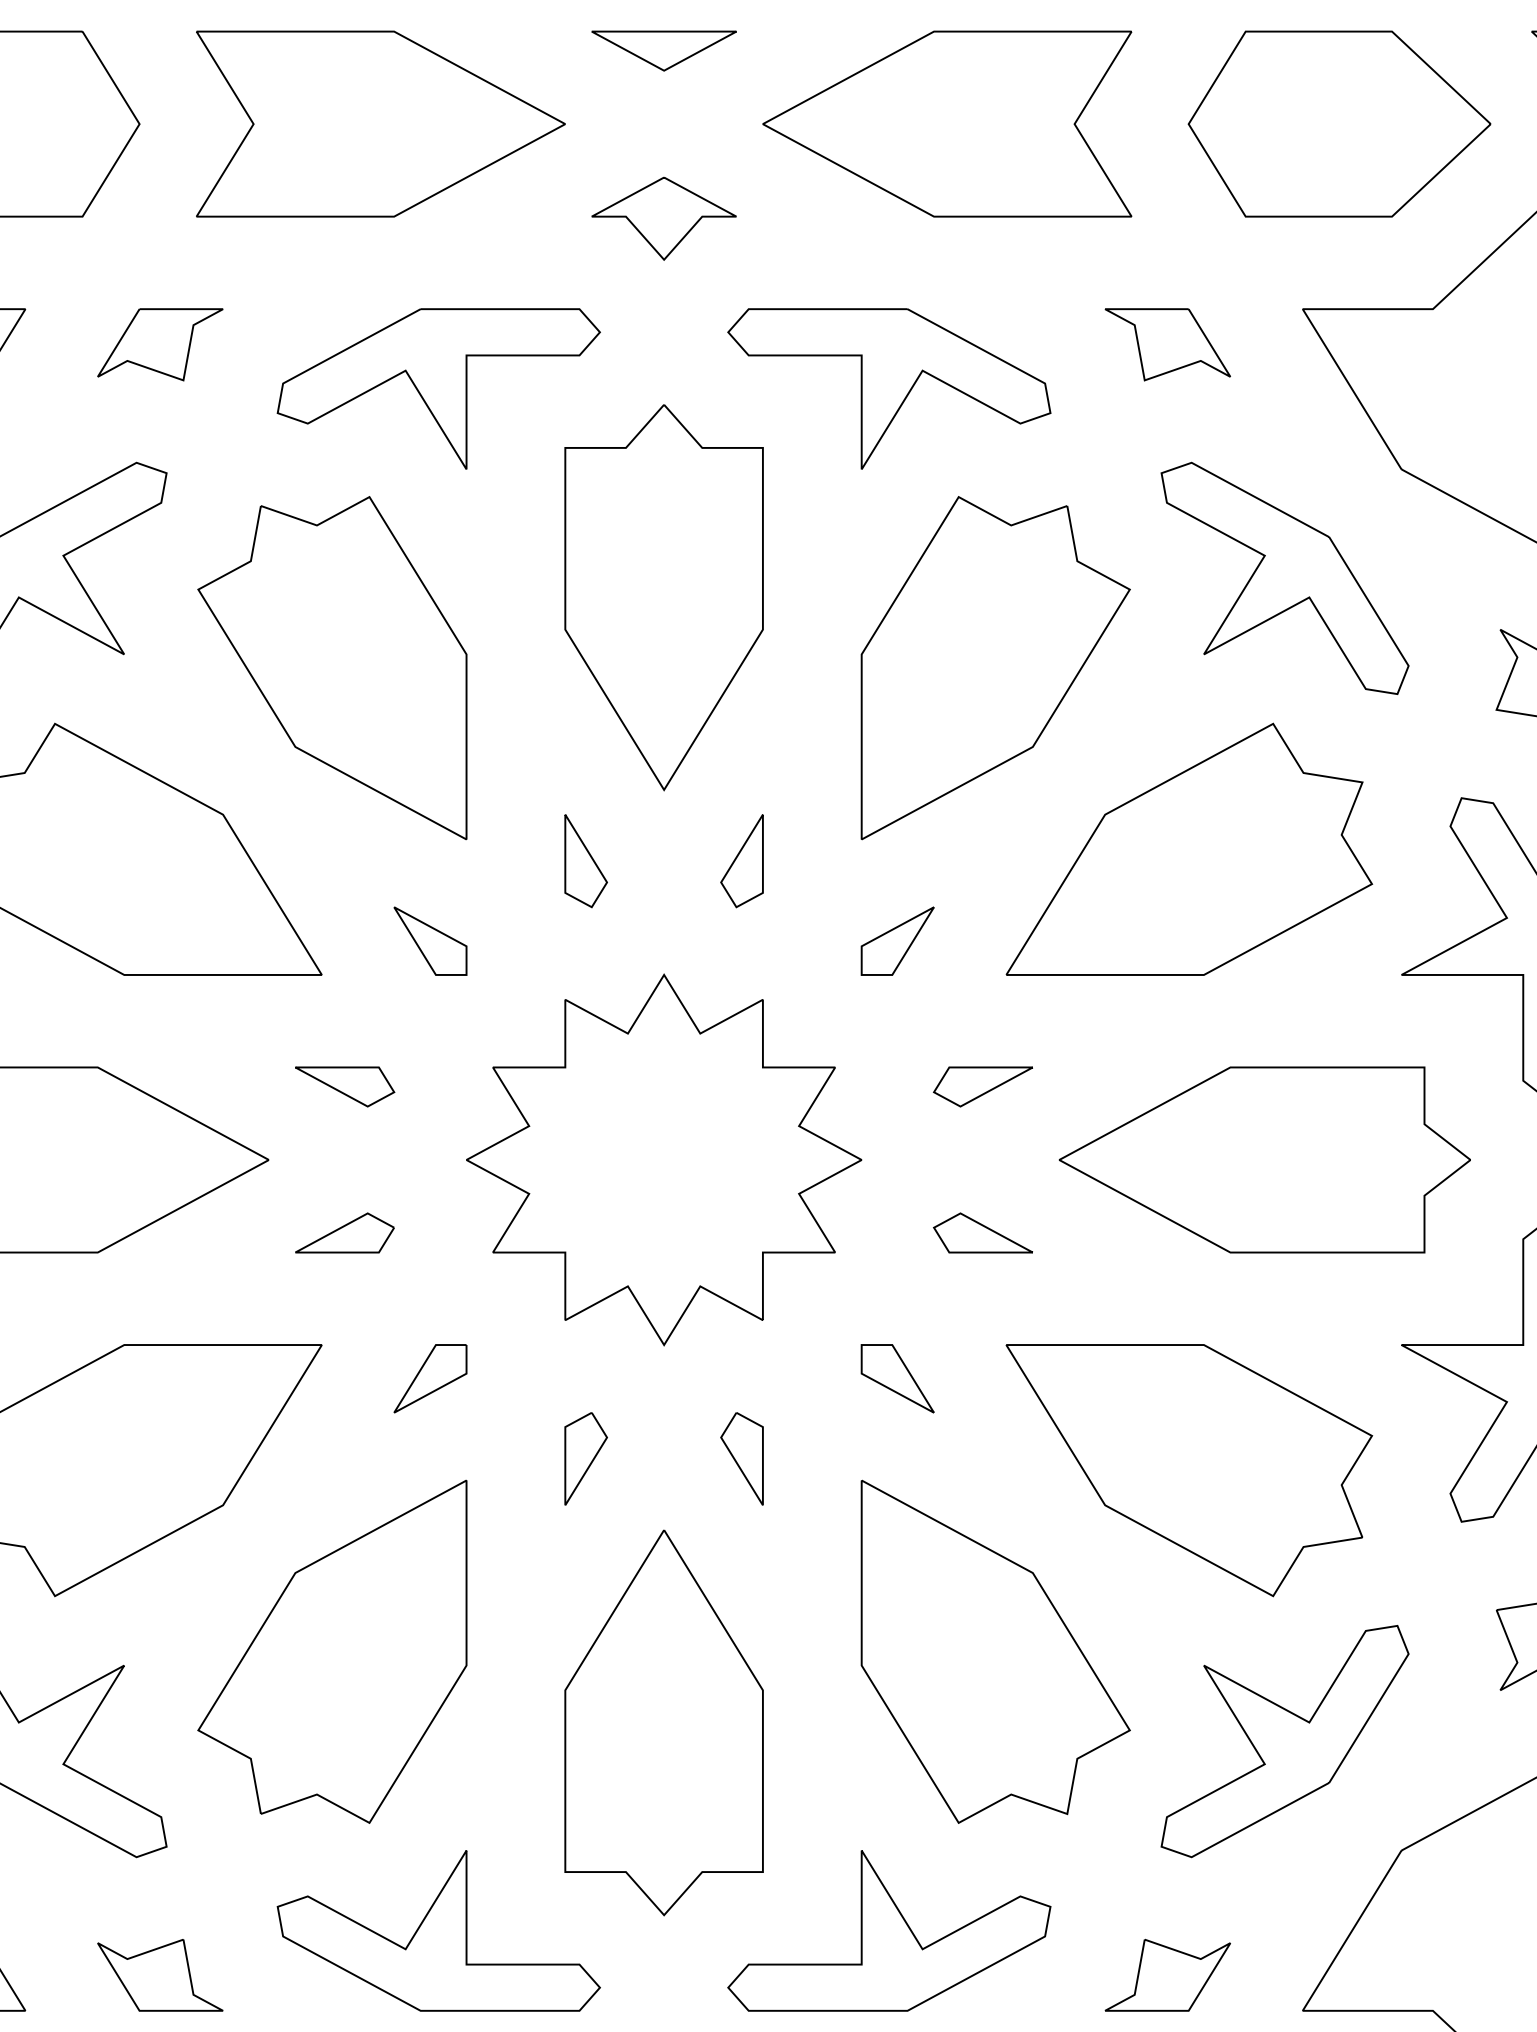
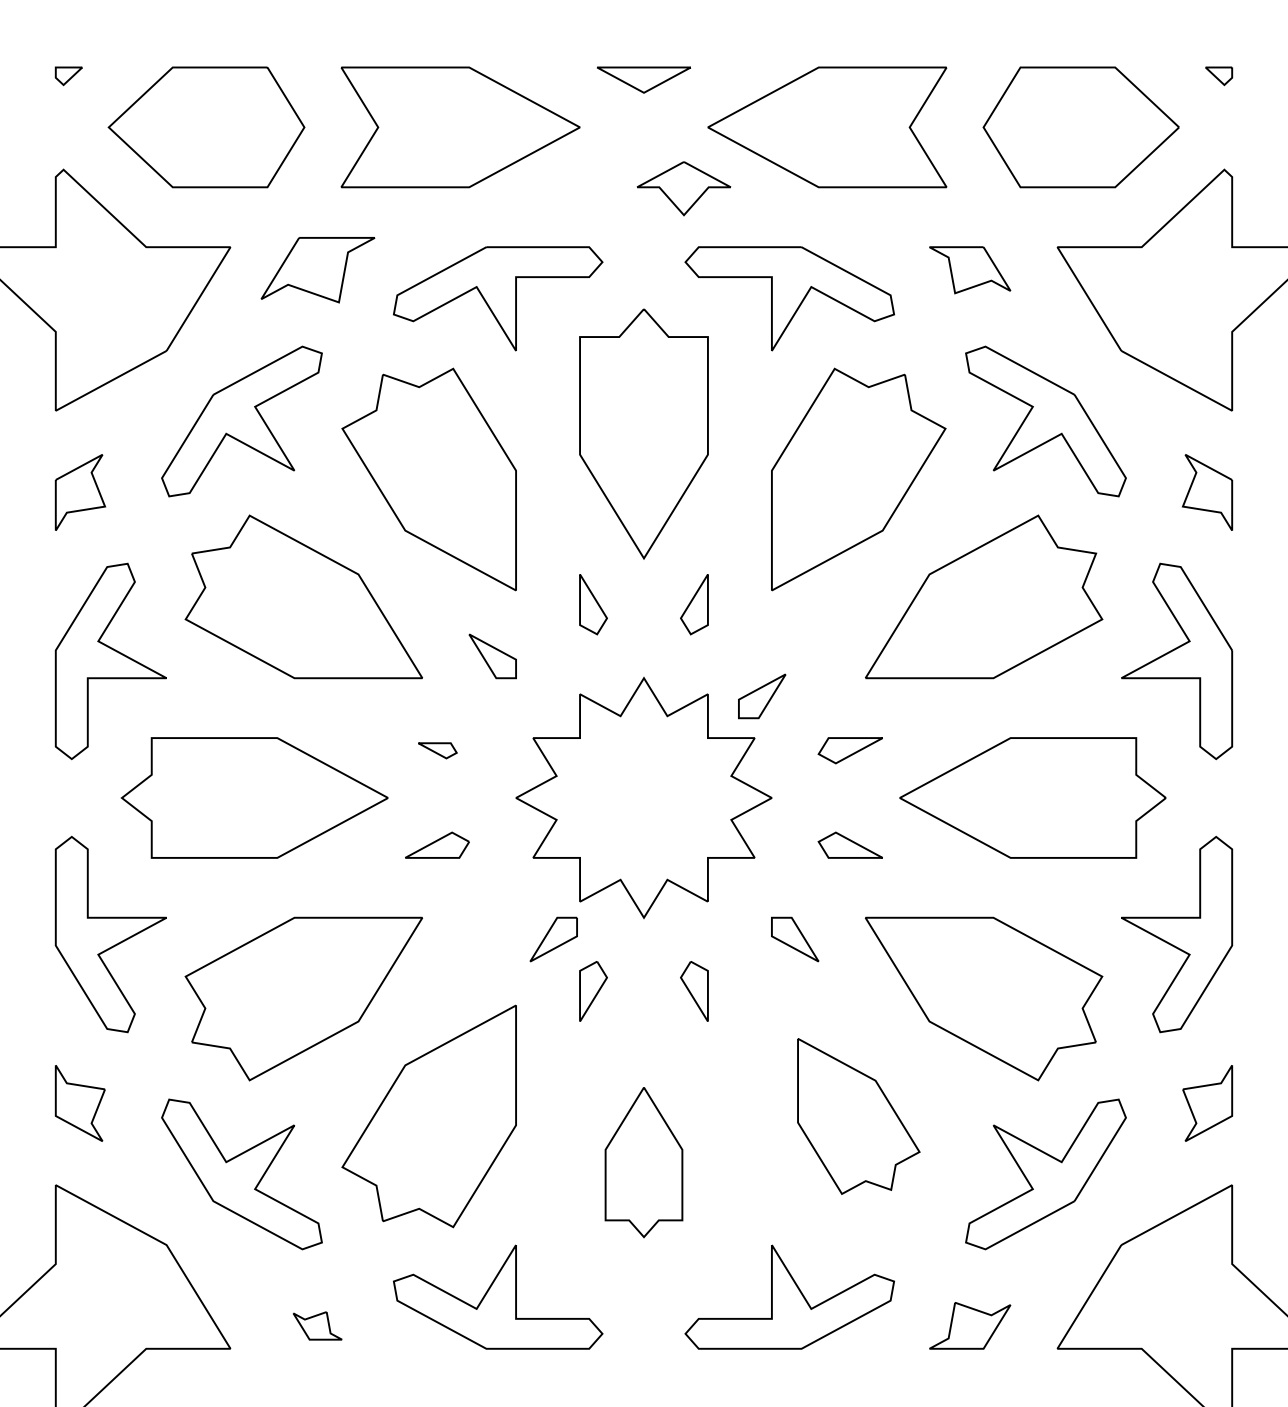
part: (663, 218) -> (683, 188), moved
part: (159, 345) -> (317, 270), size x1.4
part: (898, 941) -> (762, 696), moved
part: (345, 1086) -> (437, 750), size x0.6
part: (430, 1378) -> (553, 939), moved
part: (995, 1651) -> (858, 1116), size x0.7
part: (663, 1723) -> (643, 1162), size x0.6
part: (159, 1974) -> (317, 1325), size x0.6

